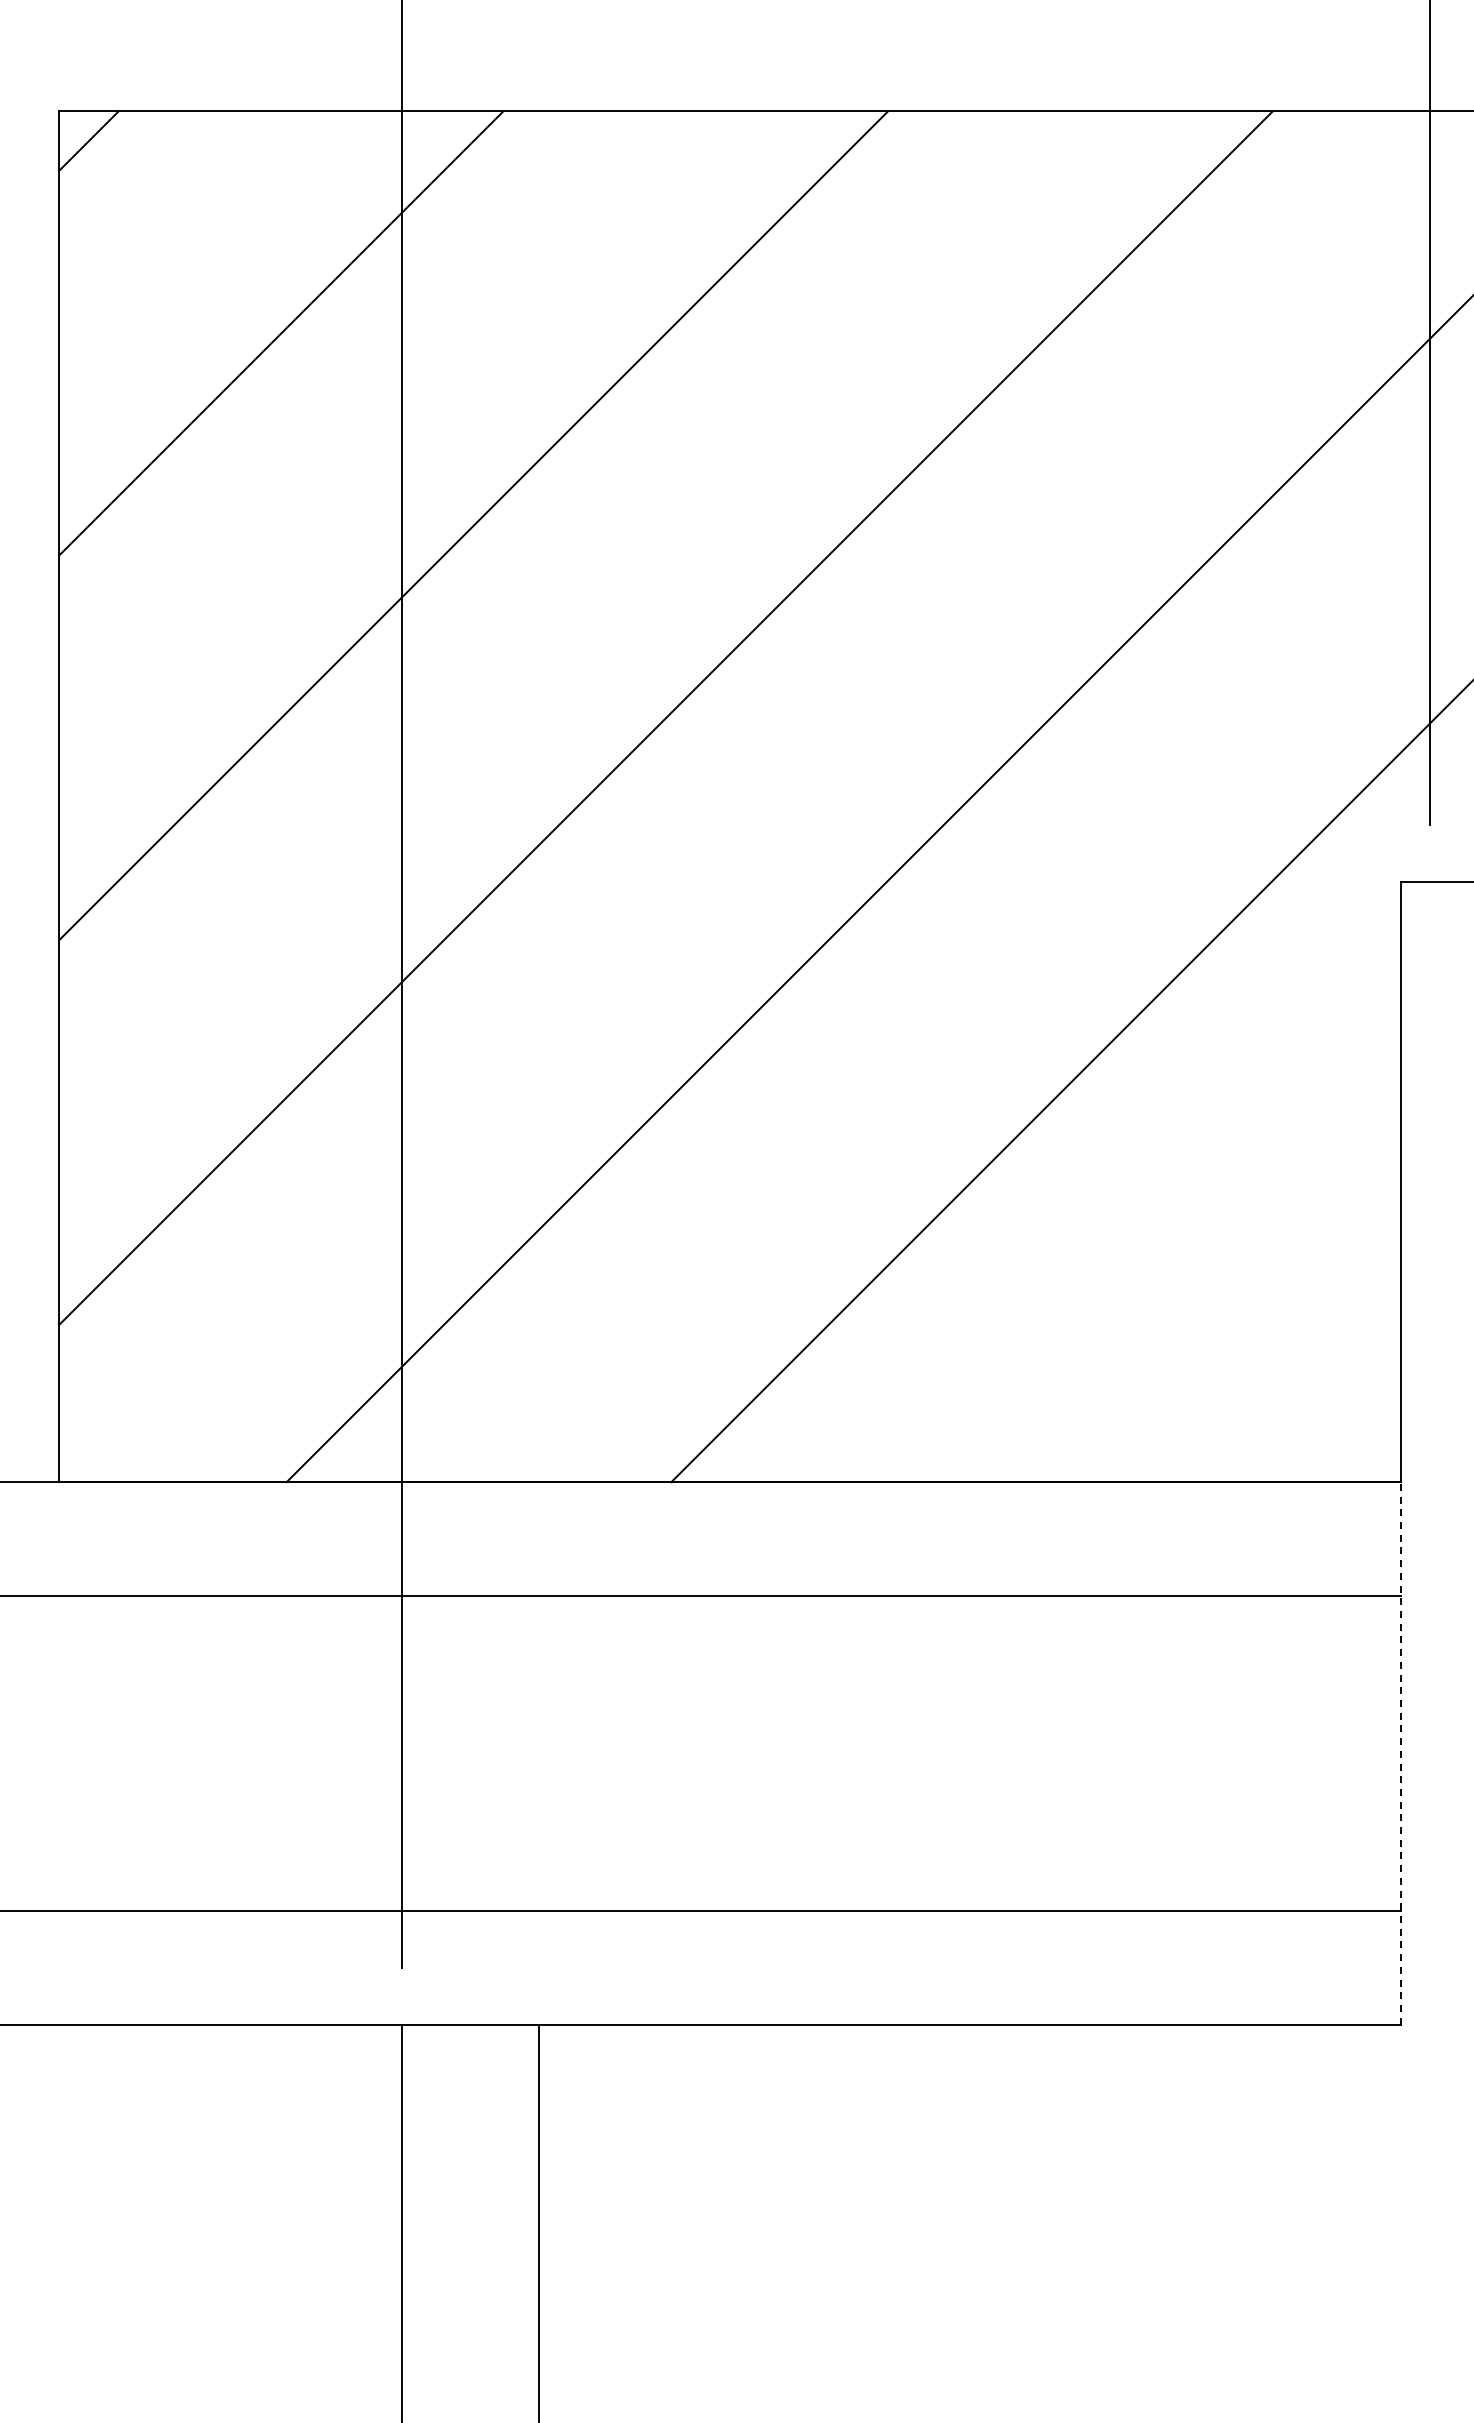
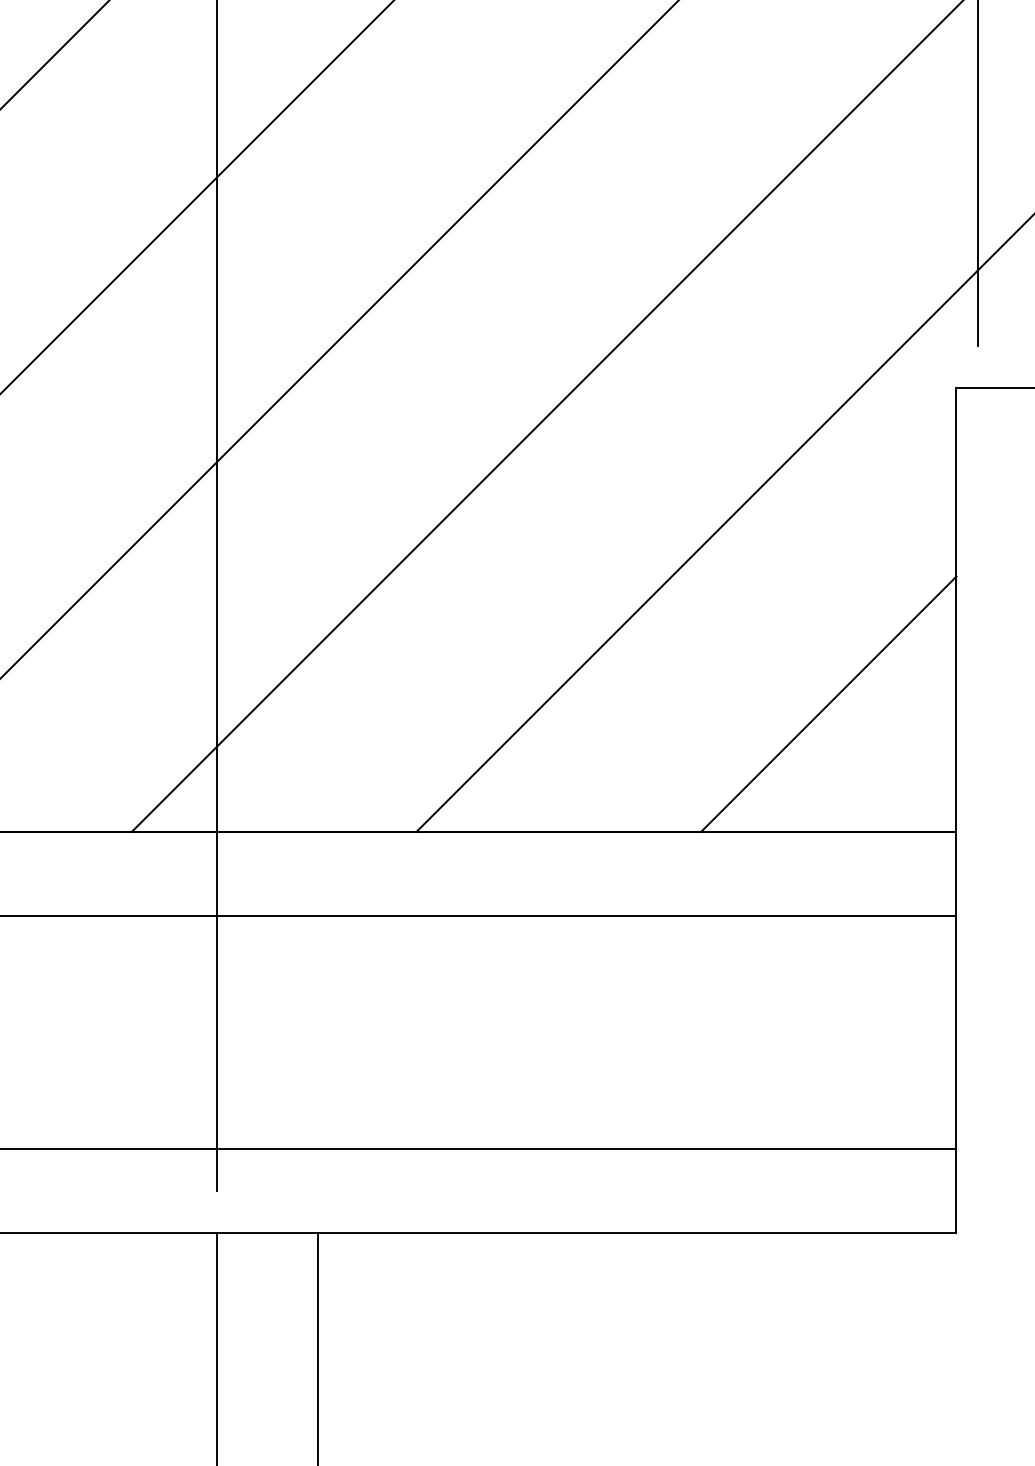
line: (1228, 1309) -> (828, 704), added
line: (1401, 1752) -> (956, 1032), dashed -> solid

